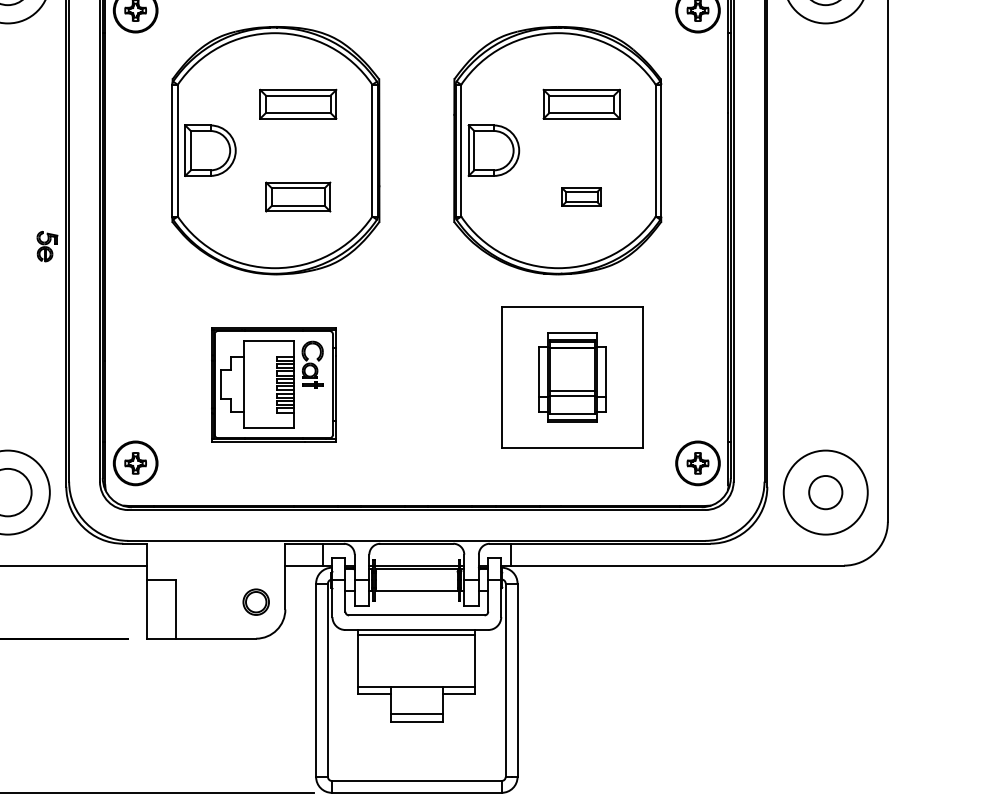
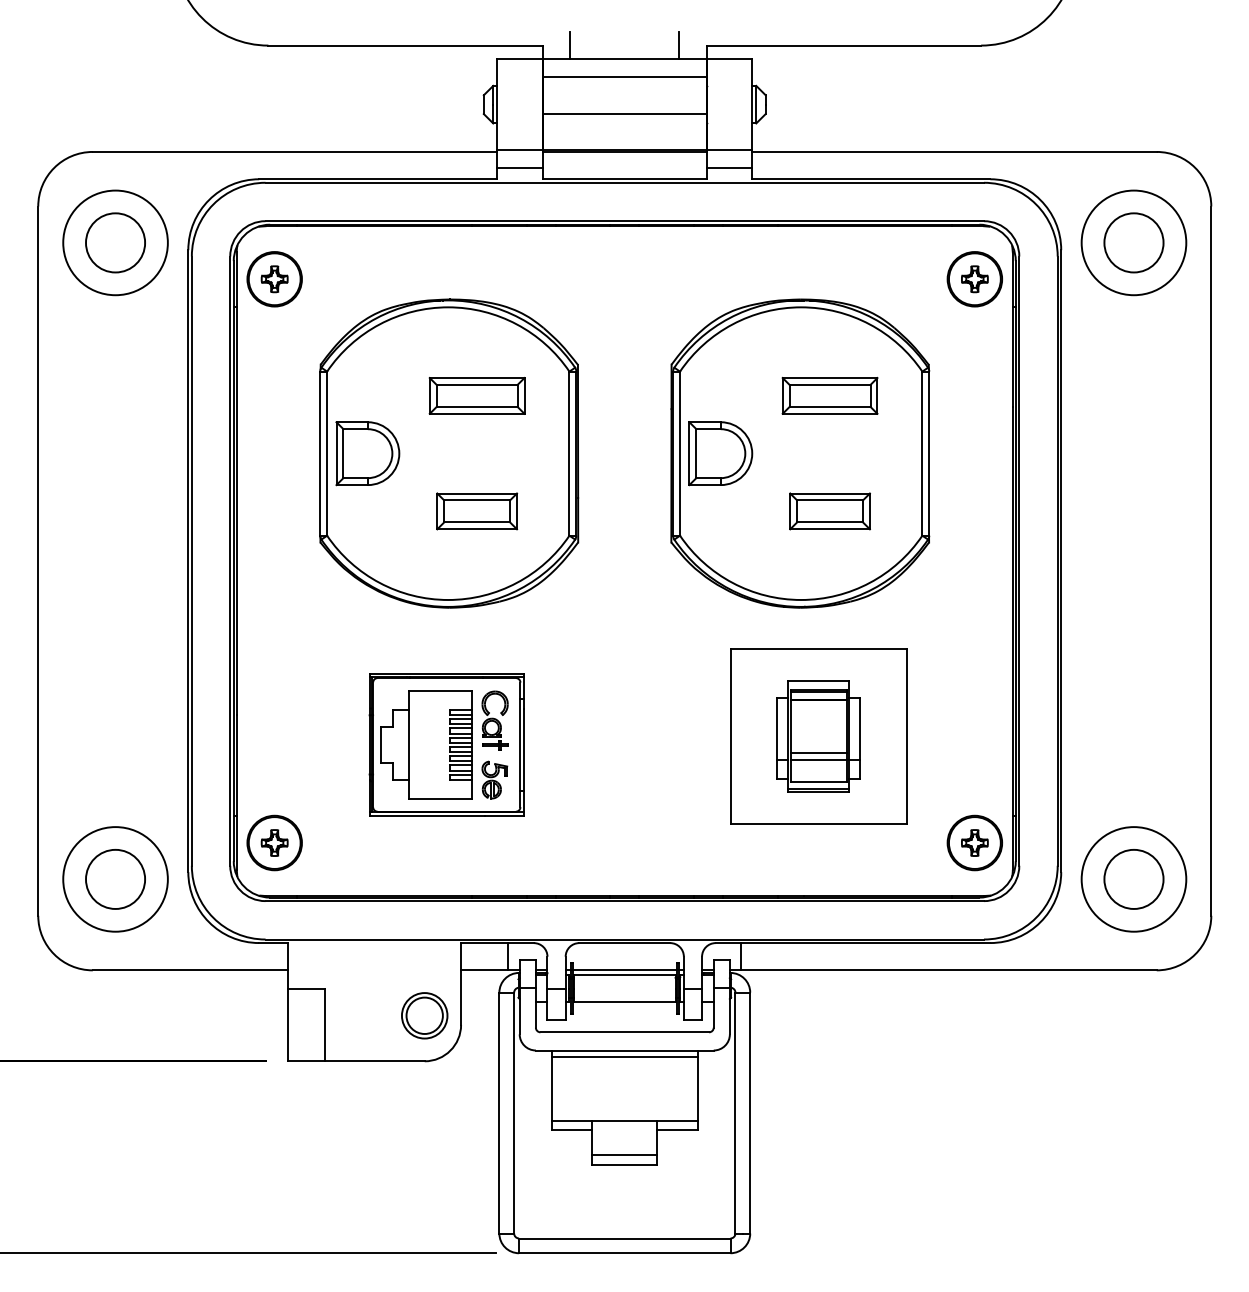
part: (581, 197) -> (829, 511), size x1.67
part: (47, 246) -> (494, 779), moved
circle: (825, 491) -> (1133, 878), size x1.43
part: (255, 601) -> (424, 1015), size x1.43

